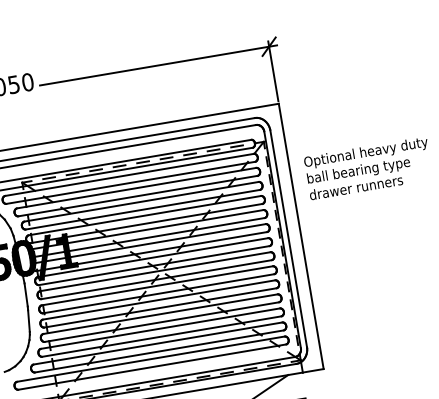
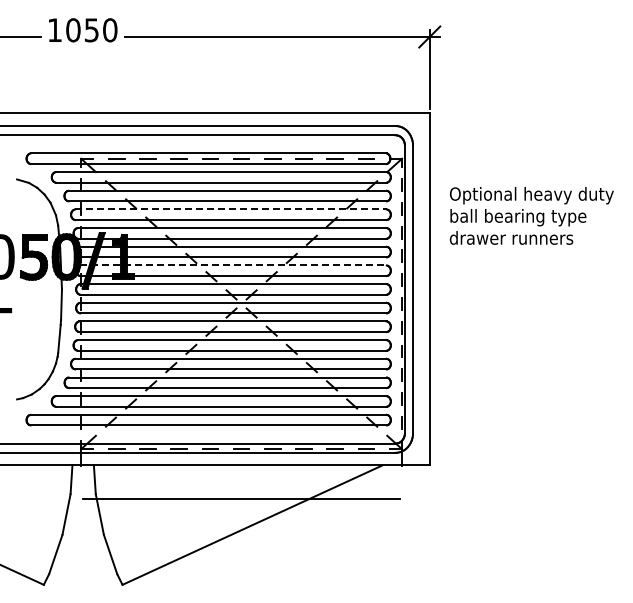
line: (141, 201) -> (230, 209), solid -> dashed
line: (150, 243) -> (233, 265), solid -> dashed

